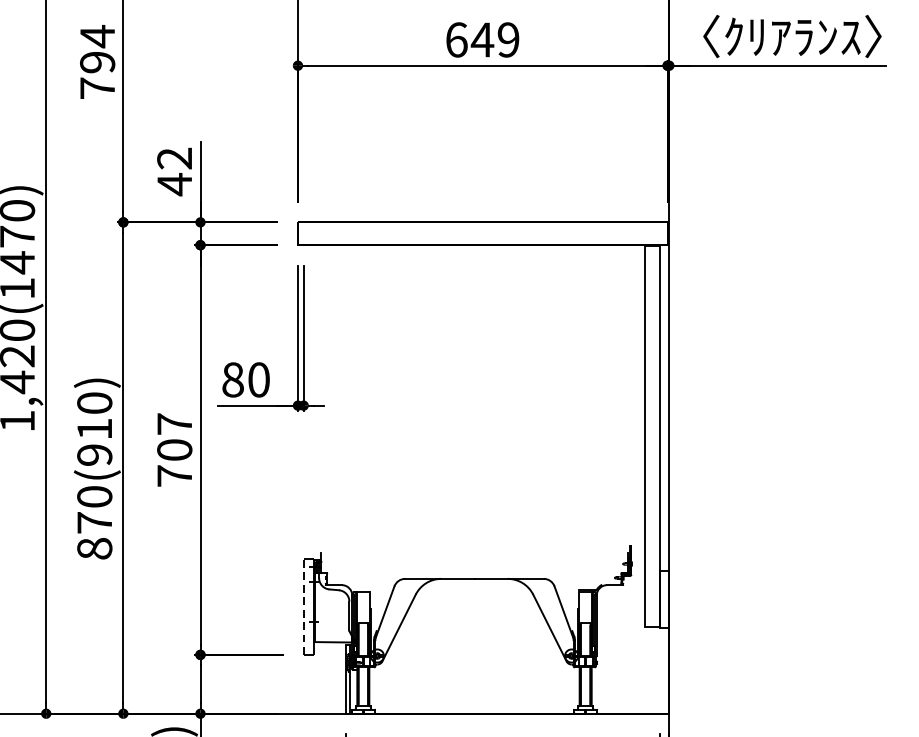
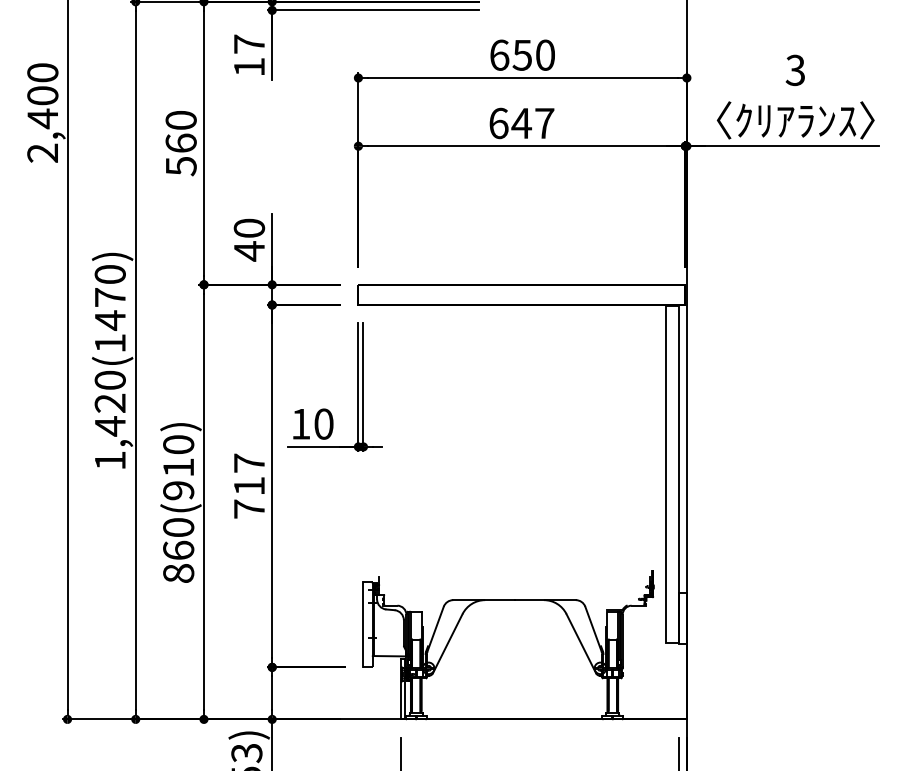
text: (508, 39) -> (544, 123), 649 -> 647
text: (96, 62) -> (180, 143), 794 -> 560
text: (174, 157) -> (249, 227), 42 -> 40
text: (232, 379) -> (300, 423), 80 -> 10
text: (174, 449) -> (249, 485), 707 -> 717
text: (94, 521) -> (178, 549), 870(910) -> 860(910)
line: (303, 606) -> (363, 624), dashed -> solid

